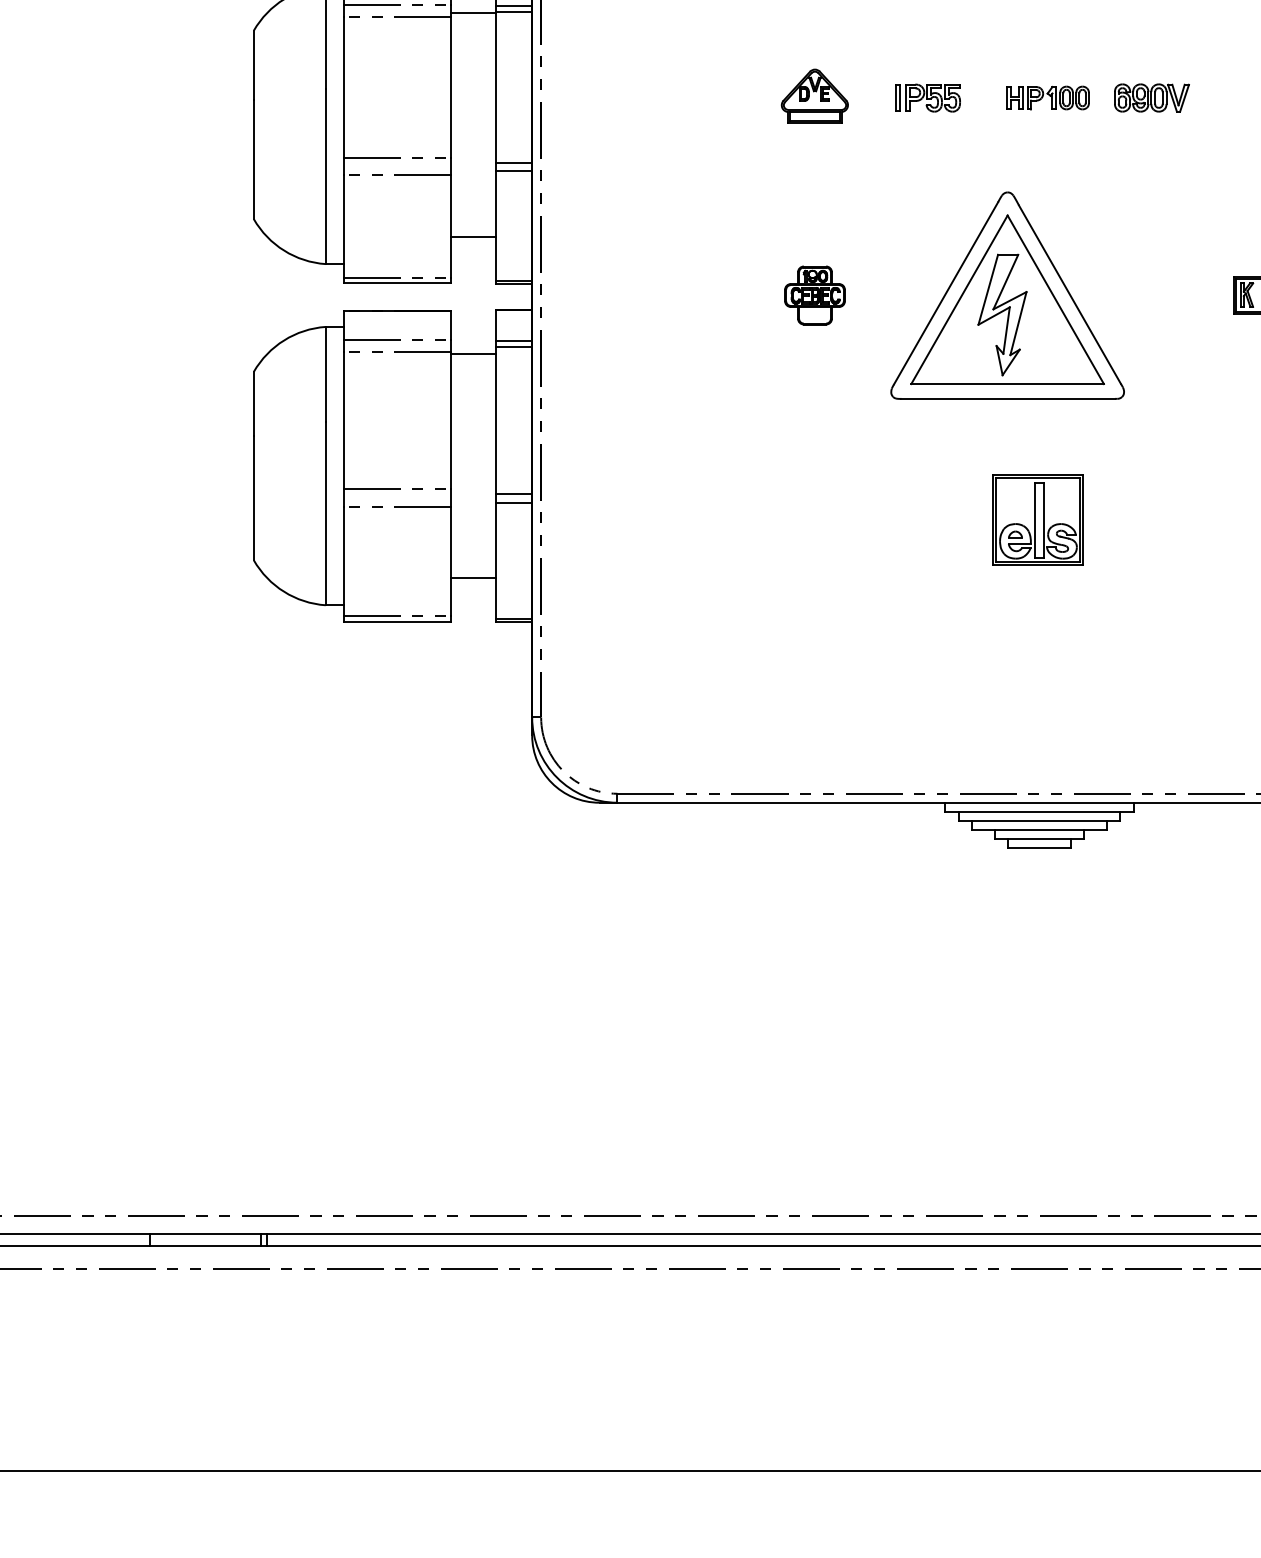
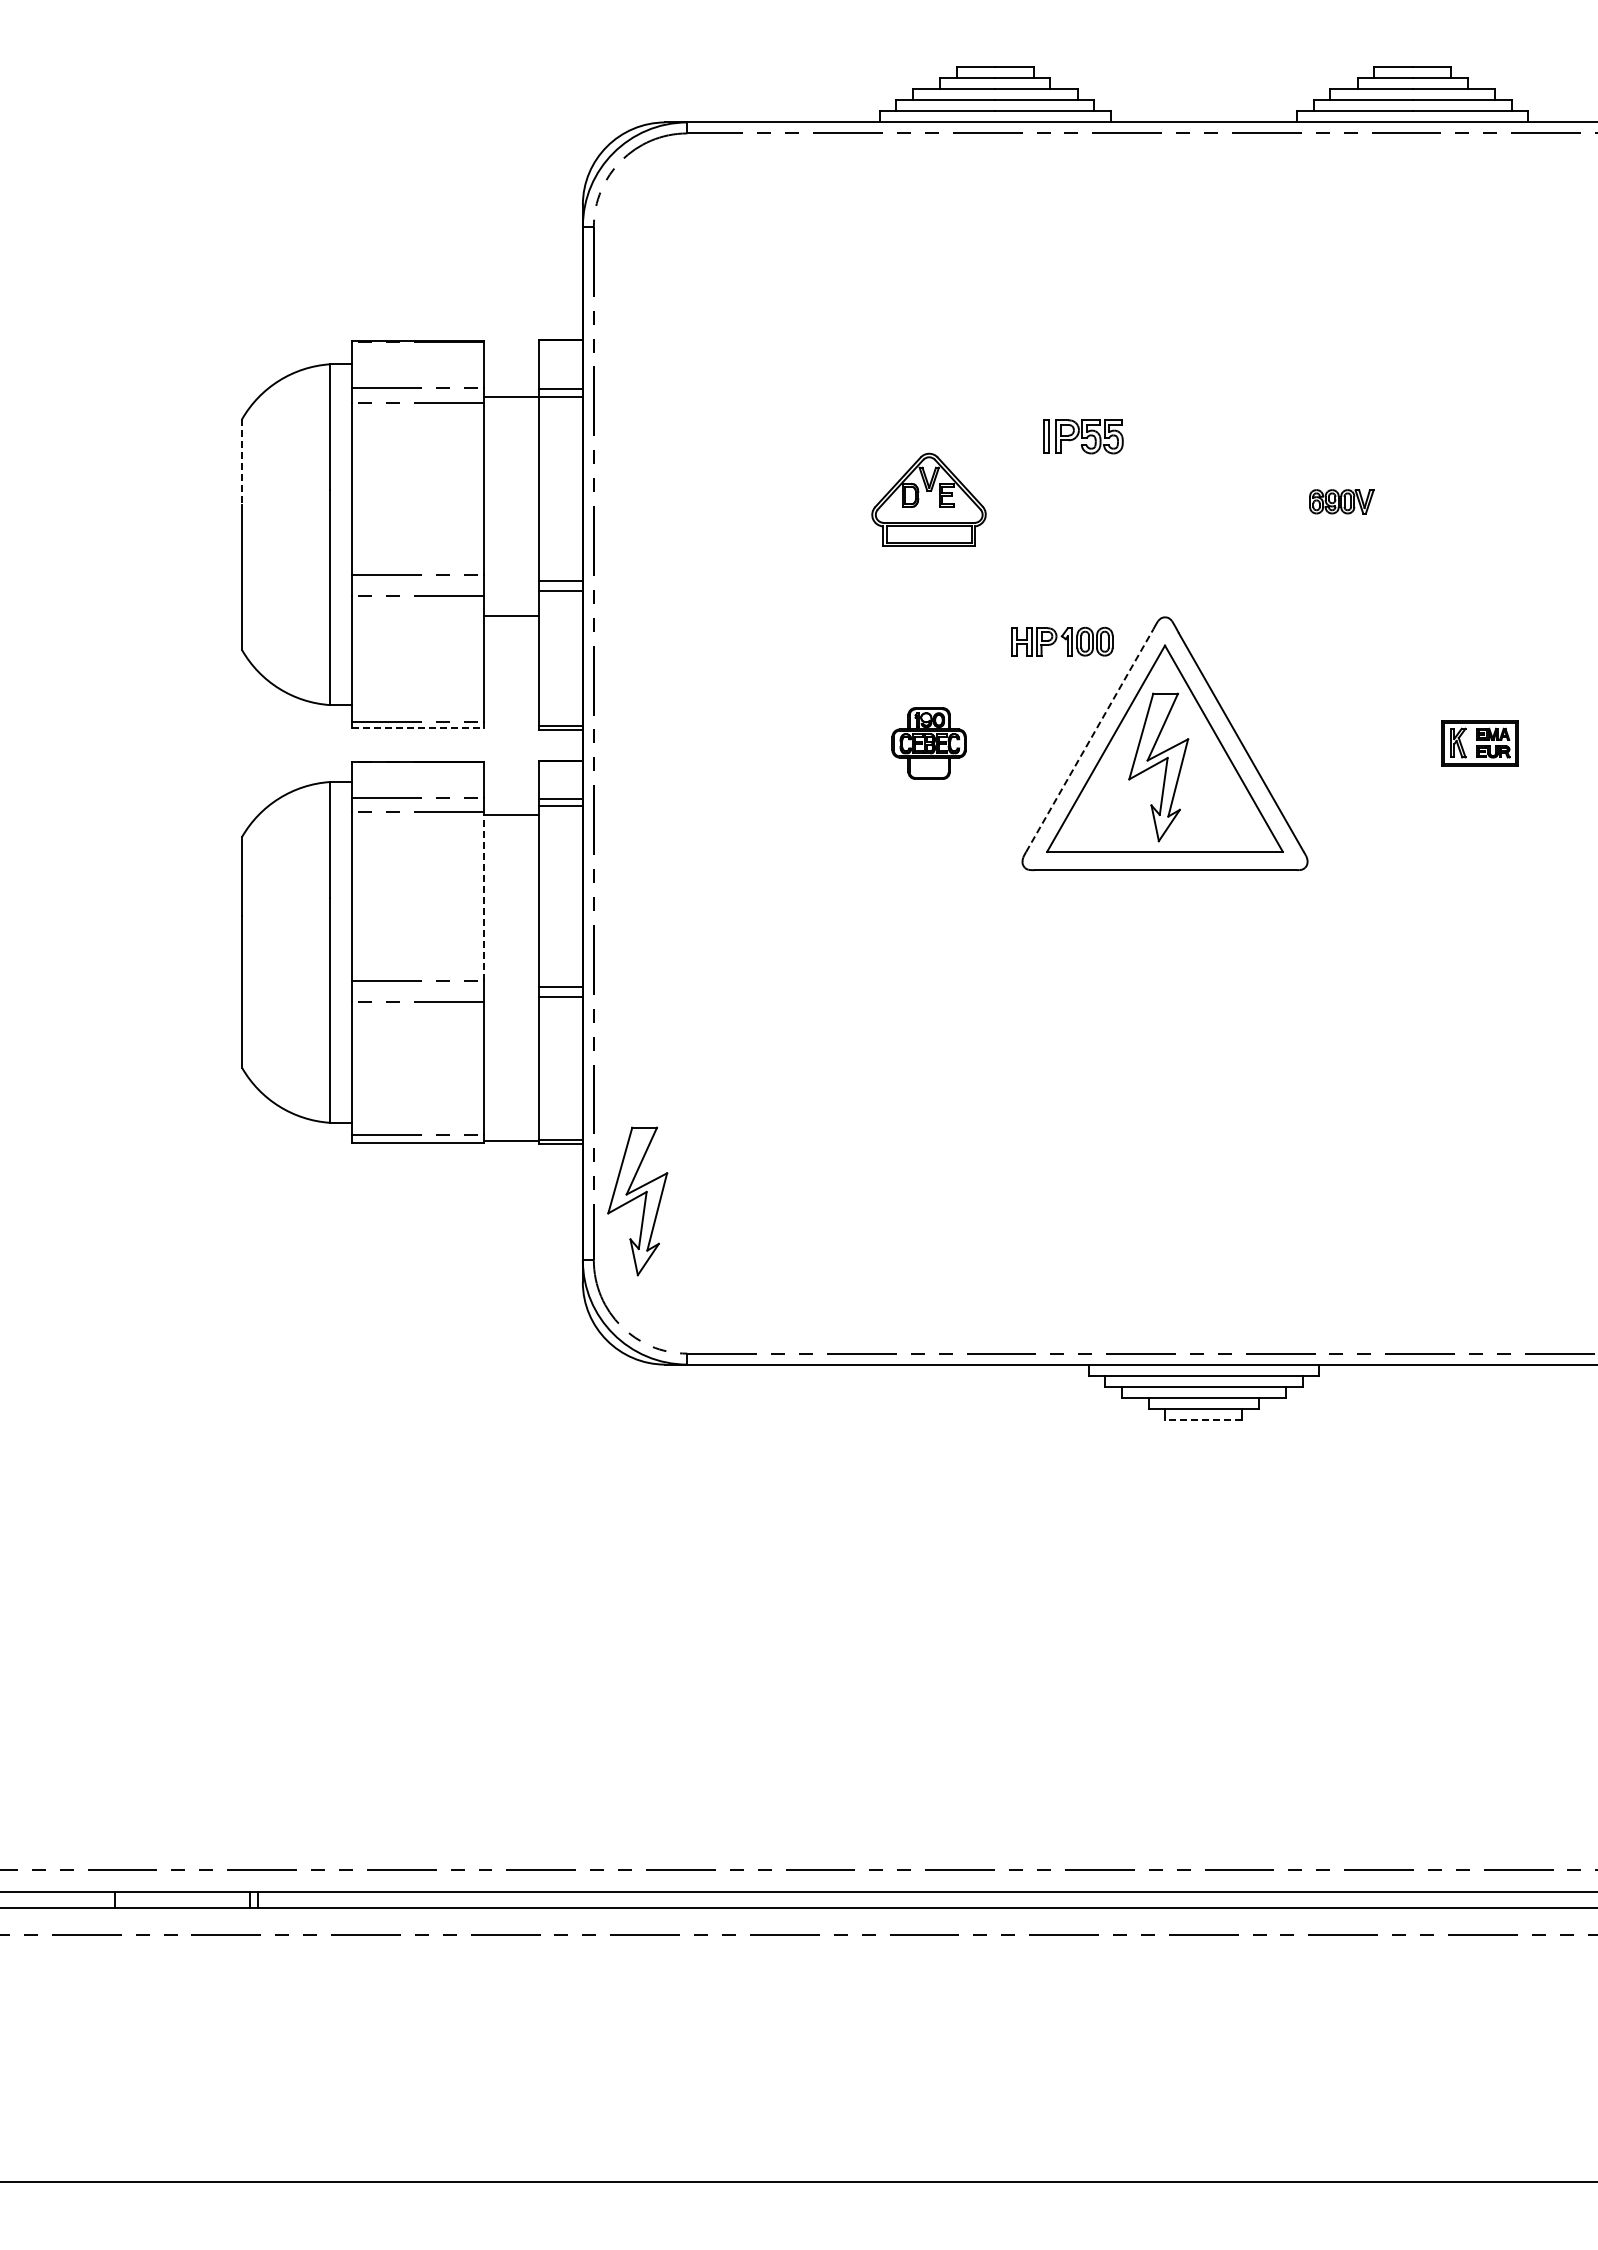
line: (254, 65) -> (242, 461), solid -> dashed
part: (814, 96) -> (928, 499), size x1.4
part: (927, 97) -> (1083, 436), moved
part: (1048, 97) -> (1062, 641), moved
part: (1151, 97) -> (1341, 501), size x0.7
line: (473, 237) -> (510, 616), moved
line: (397, 283) -> (417, 728), solid -> dashed
line: (945, 293) -> (1089, 740), solid -> dashed
line: (451, 419) -> (483, 895), solid -> dashed
part: (1037, 520) -> (1201, 1018), removed
line: (473, 578) -> (510, 1140), moved
part: (576, 669) -> (637, 1201), added
line: (1039, 847) -> (1203, 1419), solid -> dashed

